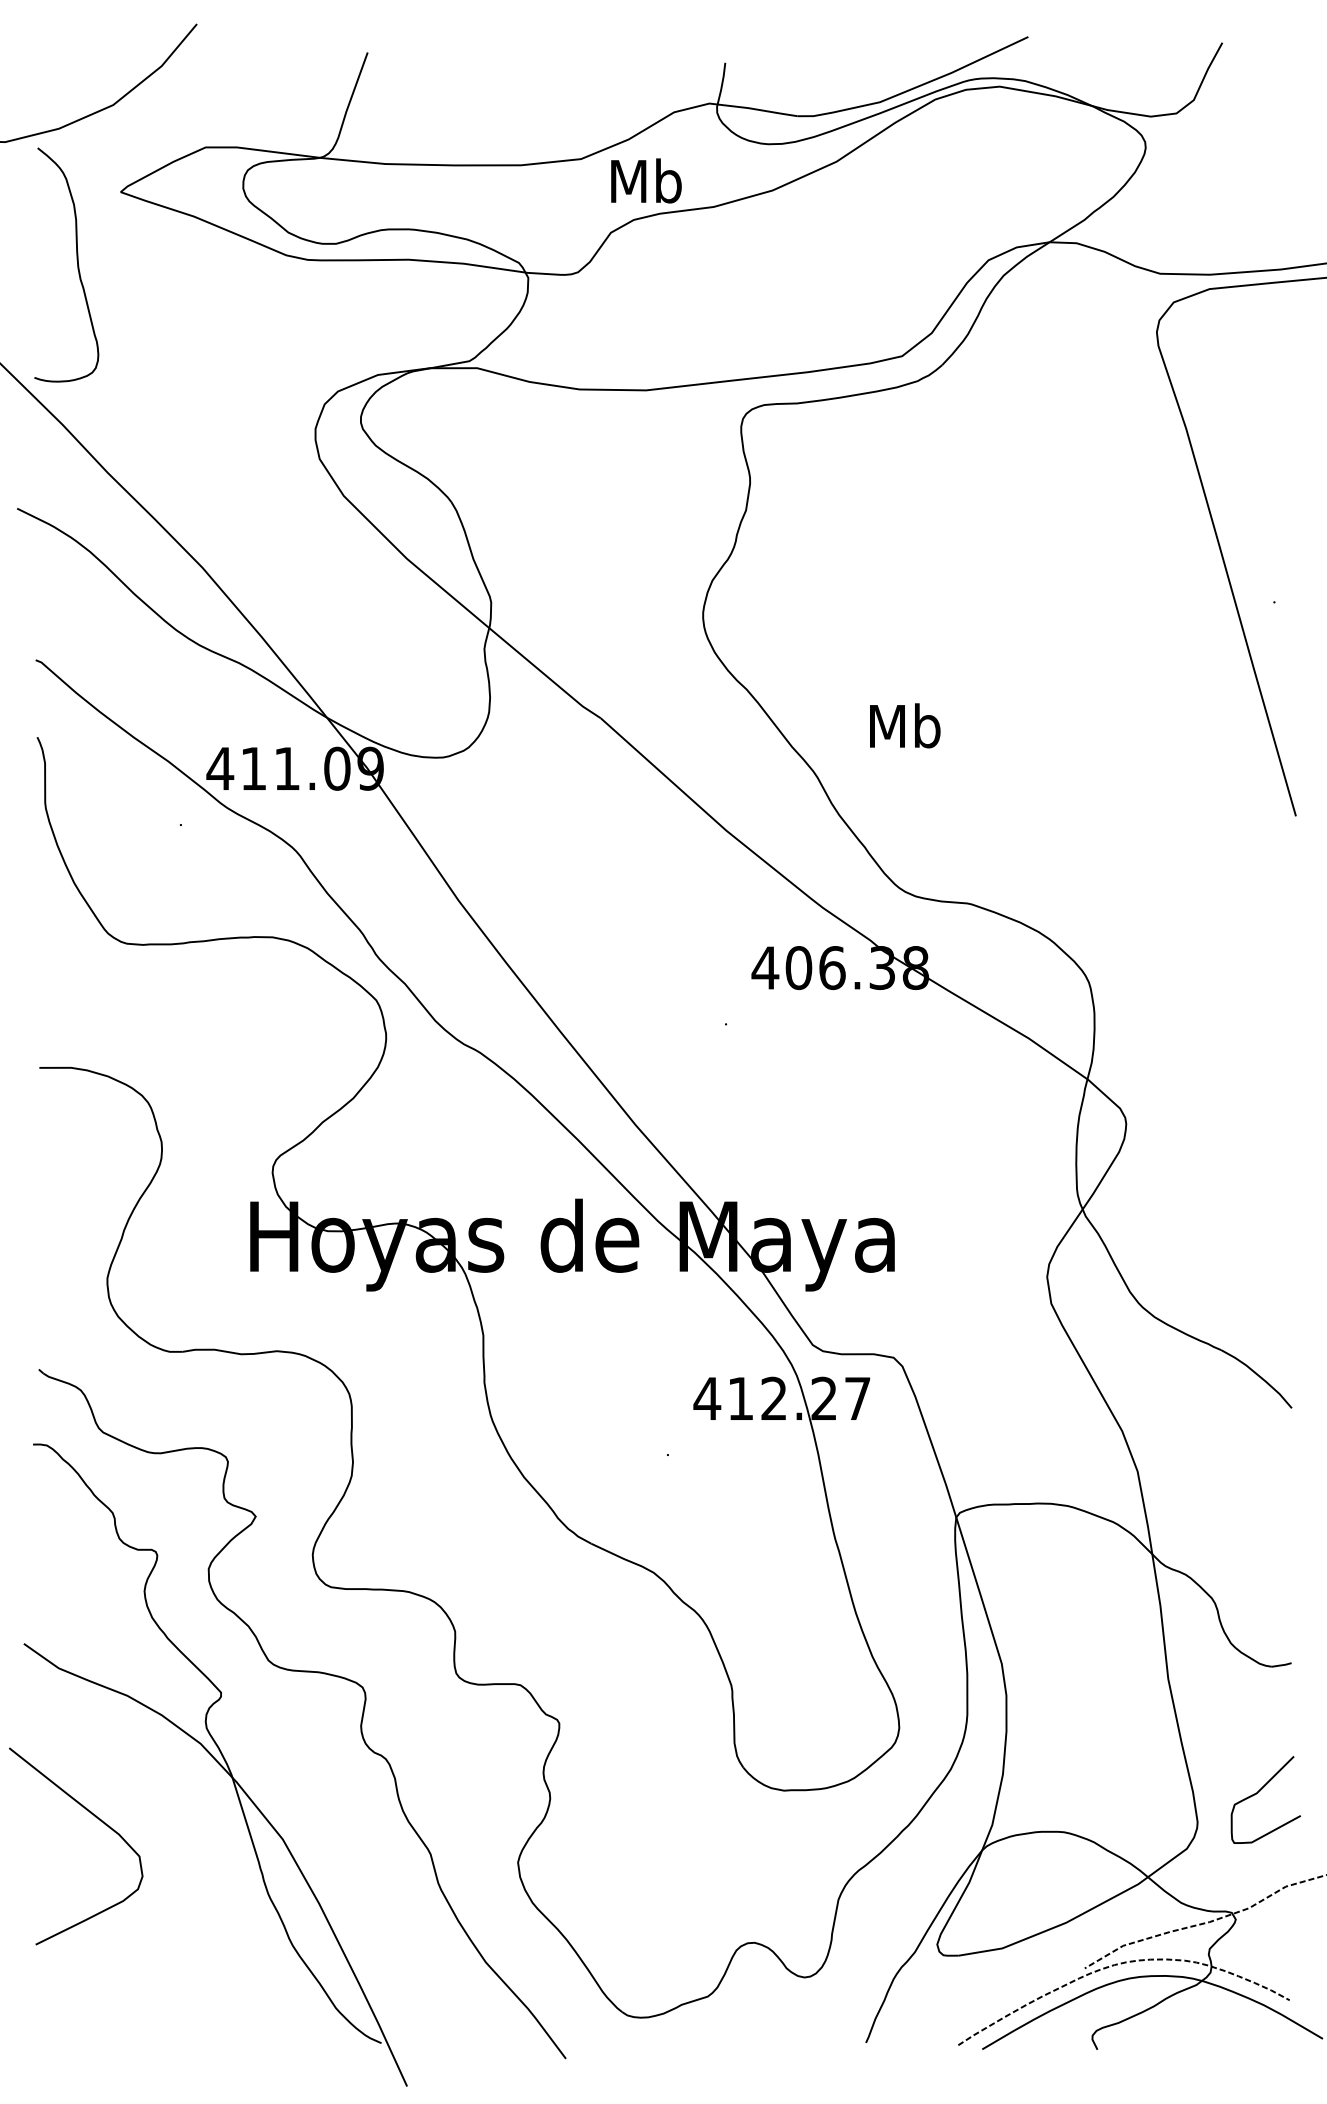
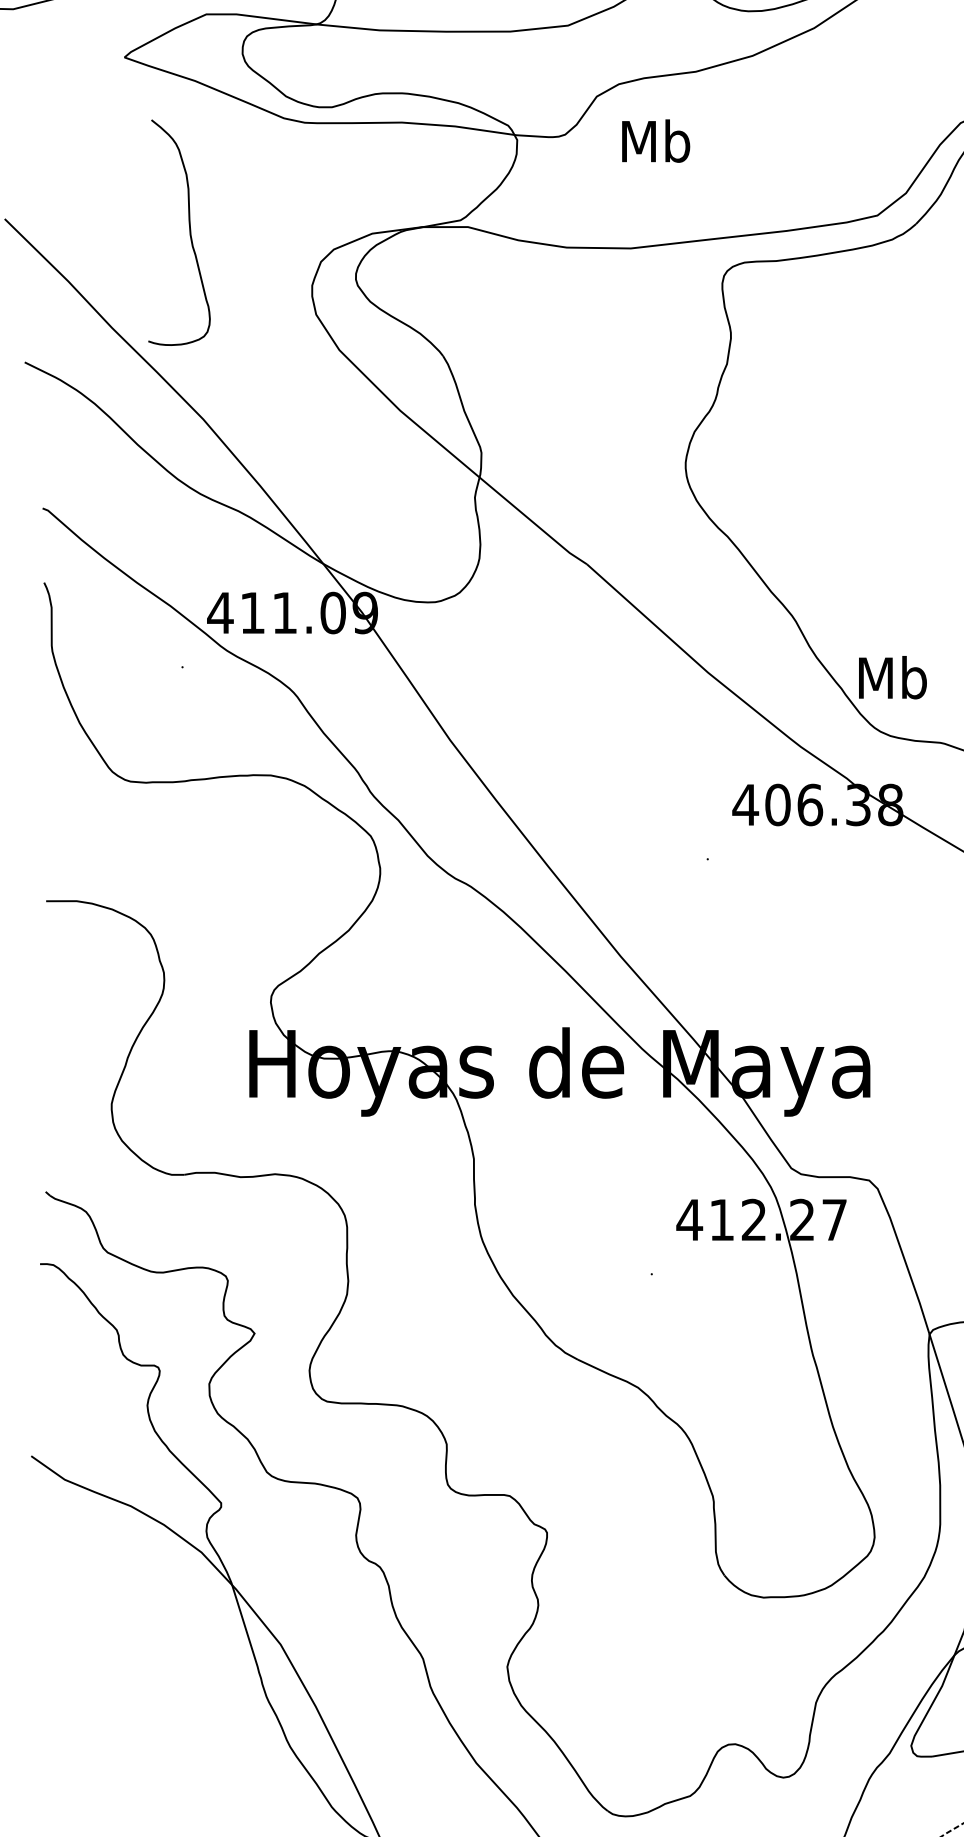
text: (646, 180) -> (656, 140), moved
curve: (76, 260) -> (188, 228), moved
text: (905, 725) -> (893, 677), moved
curve: (96, 1818) -> (101, 1624), removed

